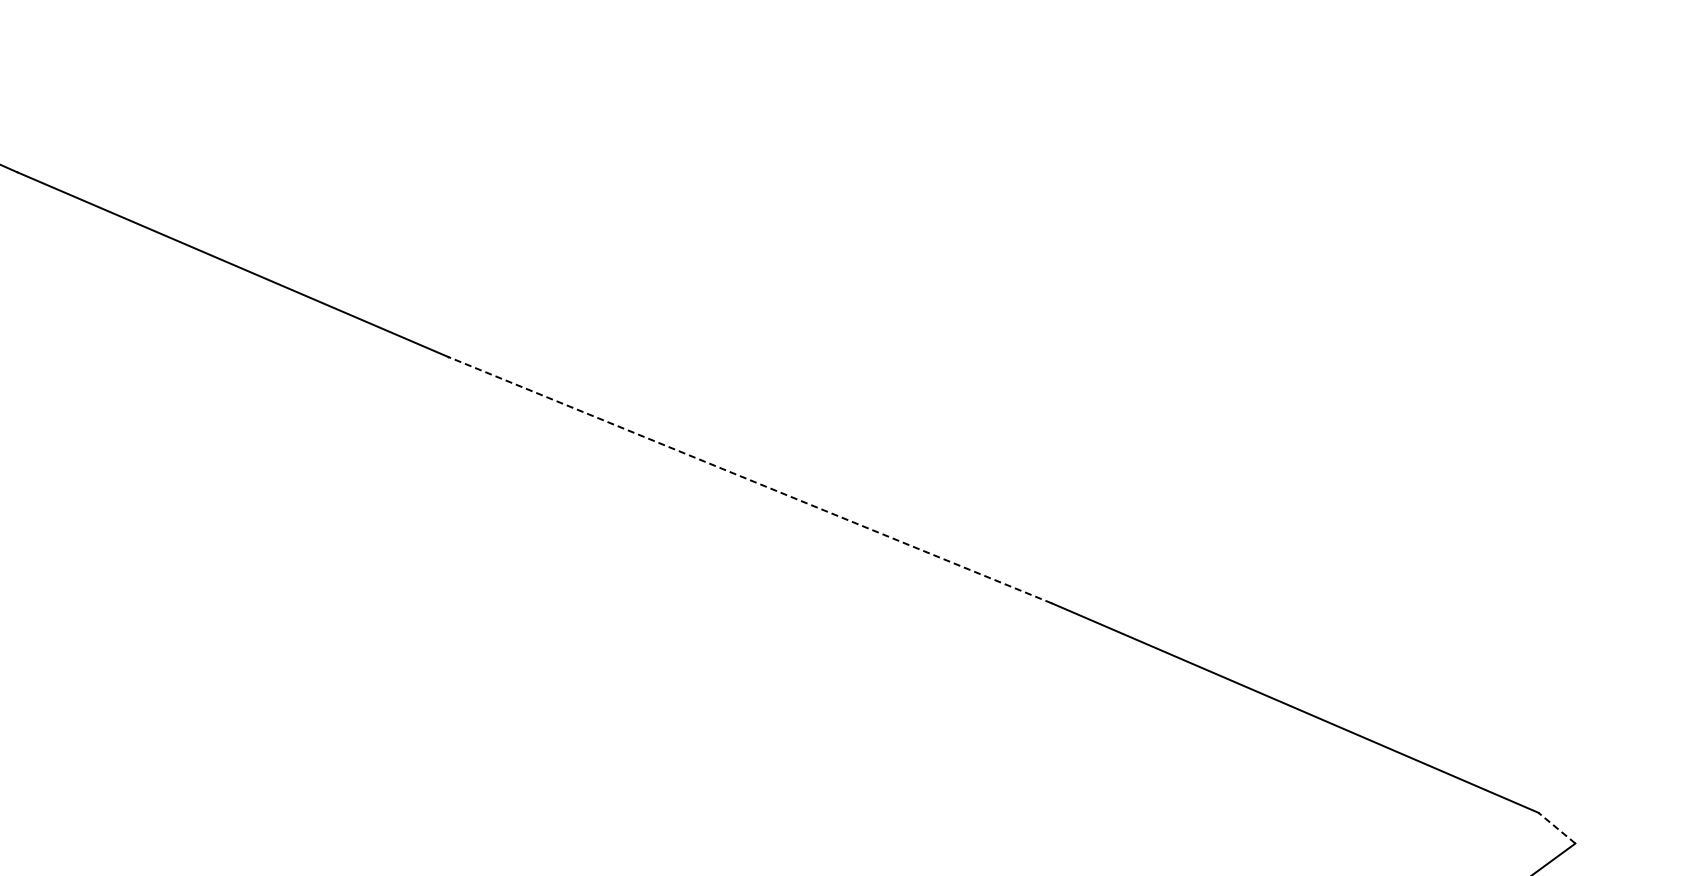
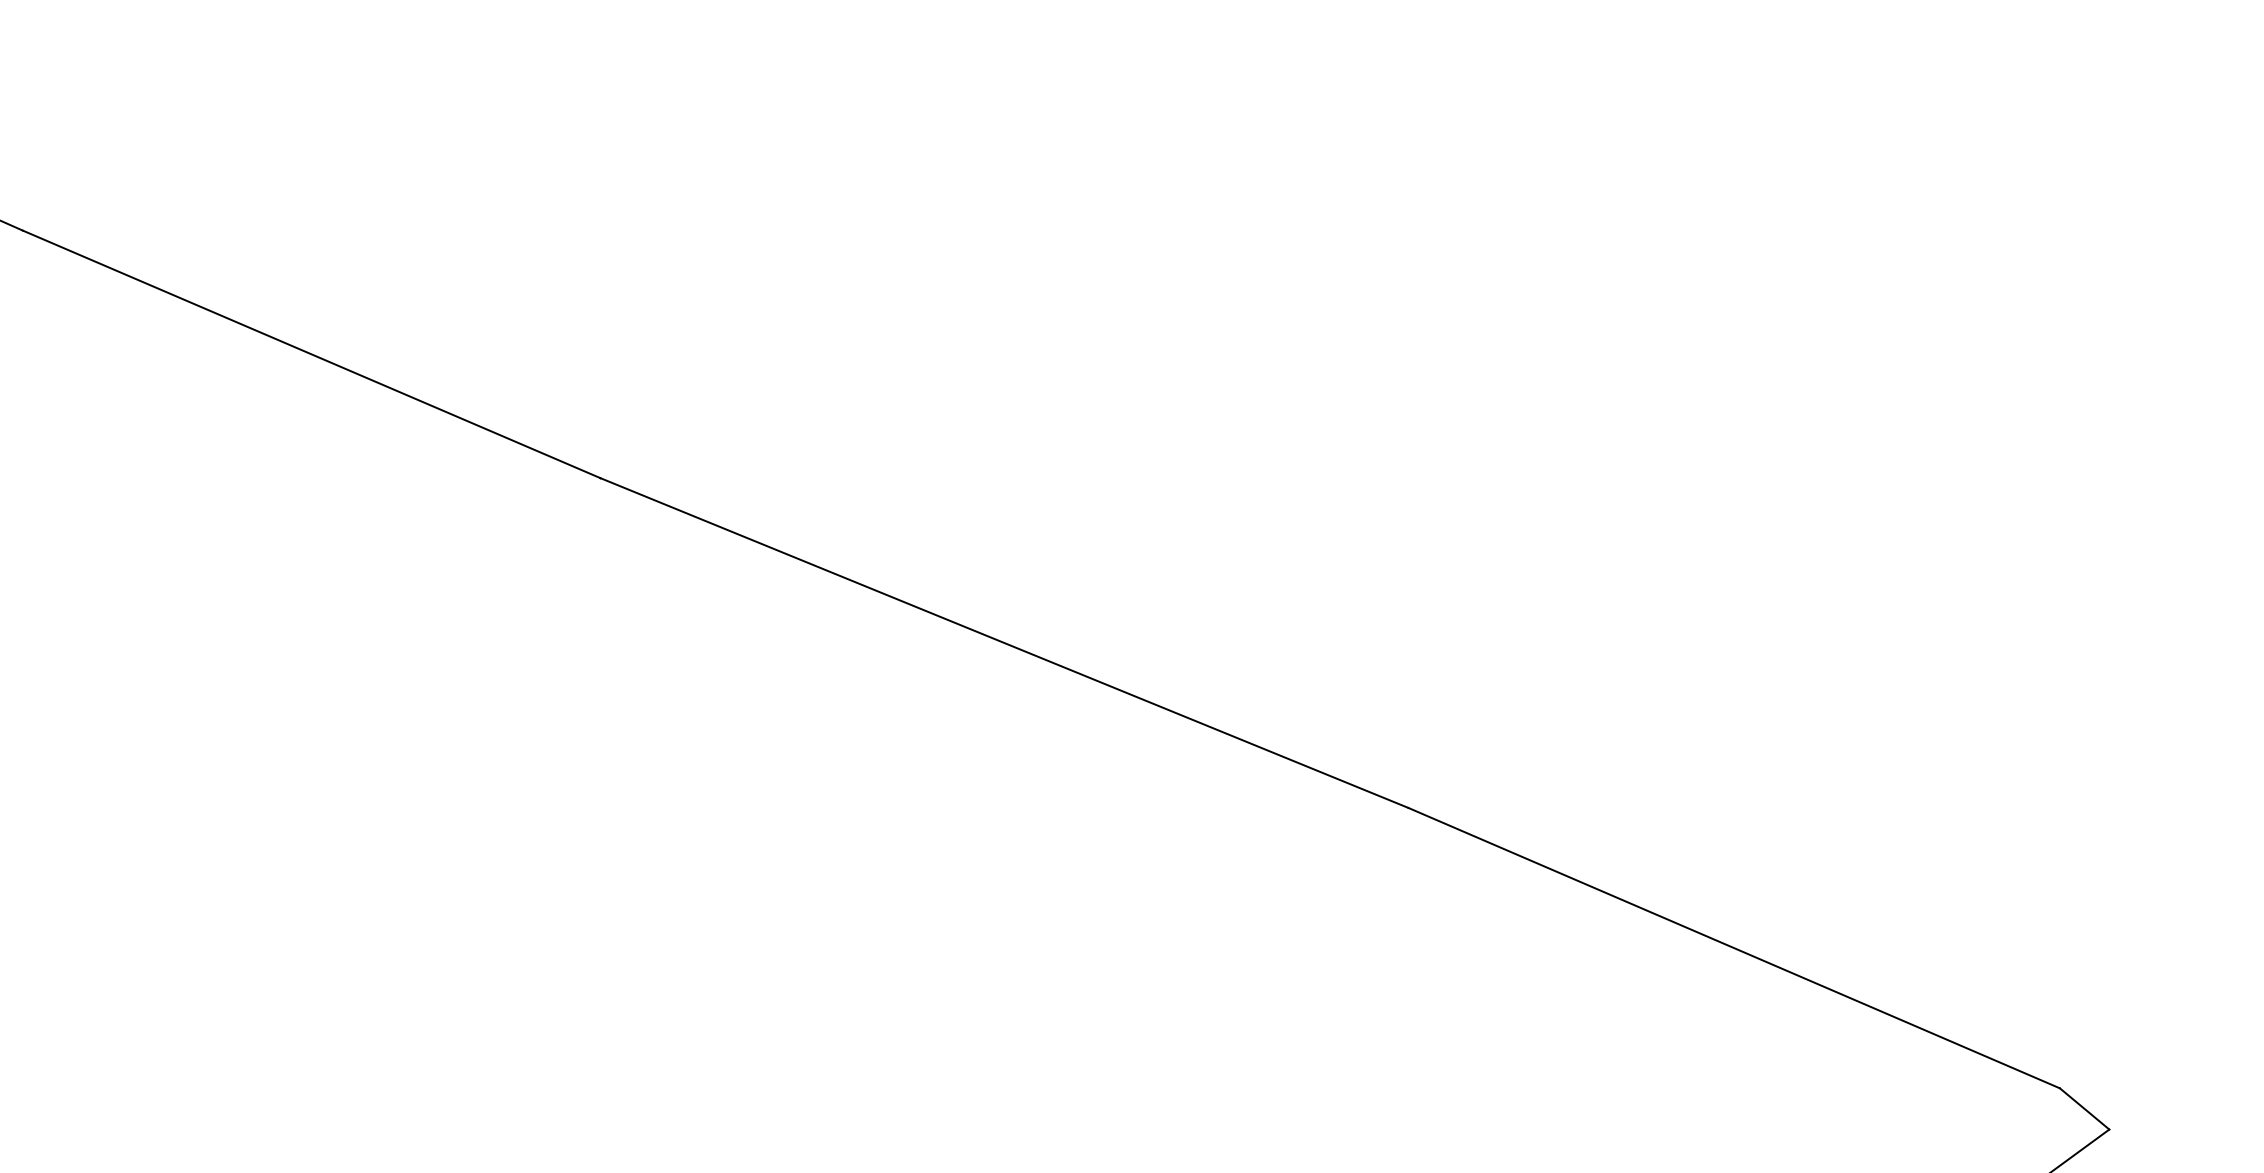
line: (750, 480) -> (1004, 643), dashed -> solid
line: (1556, 827) -> (2084, 1108), dashed -> solid

